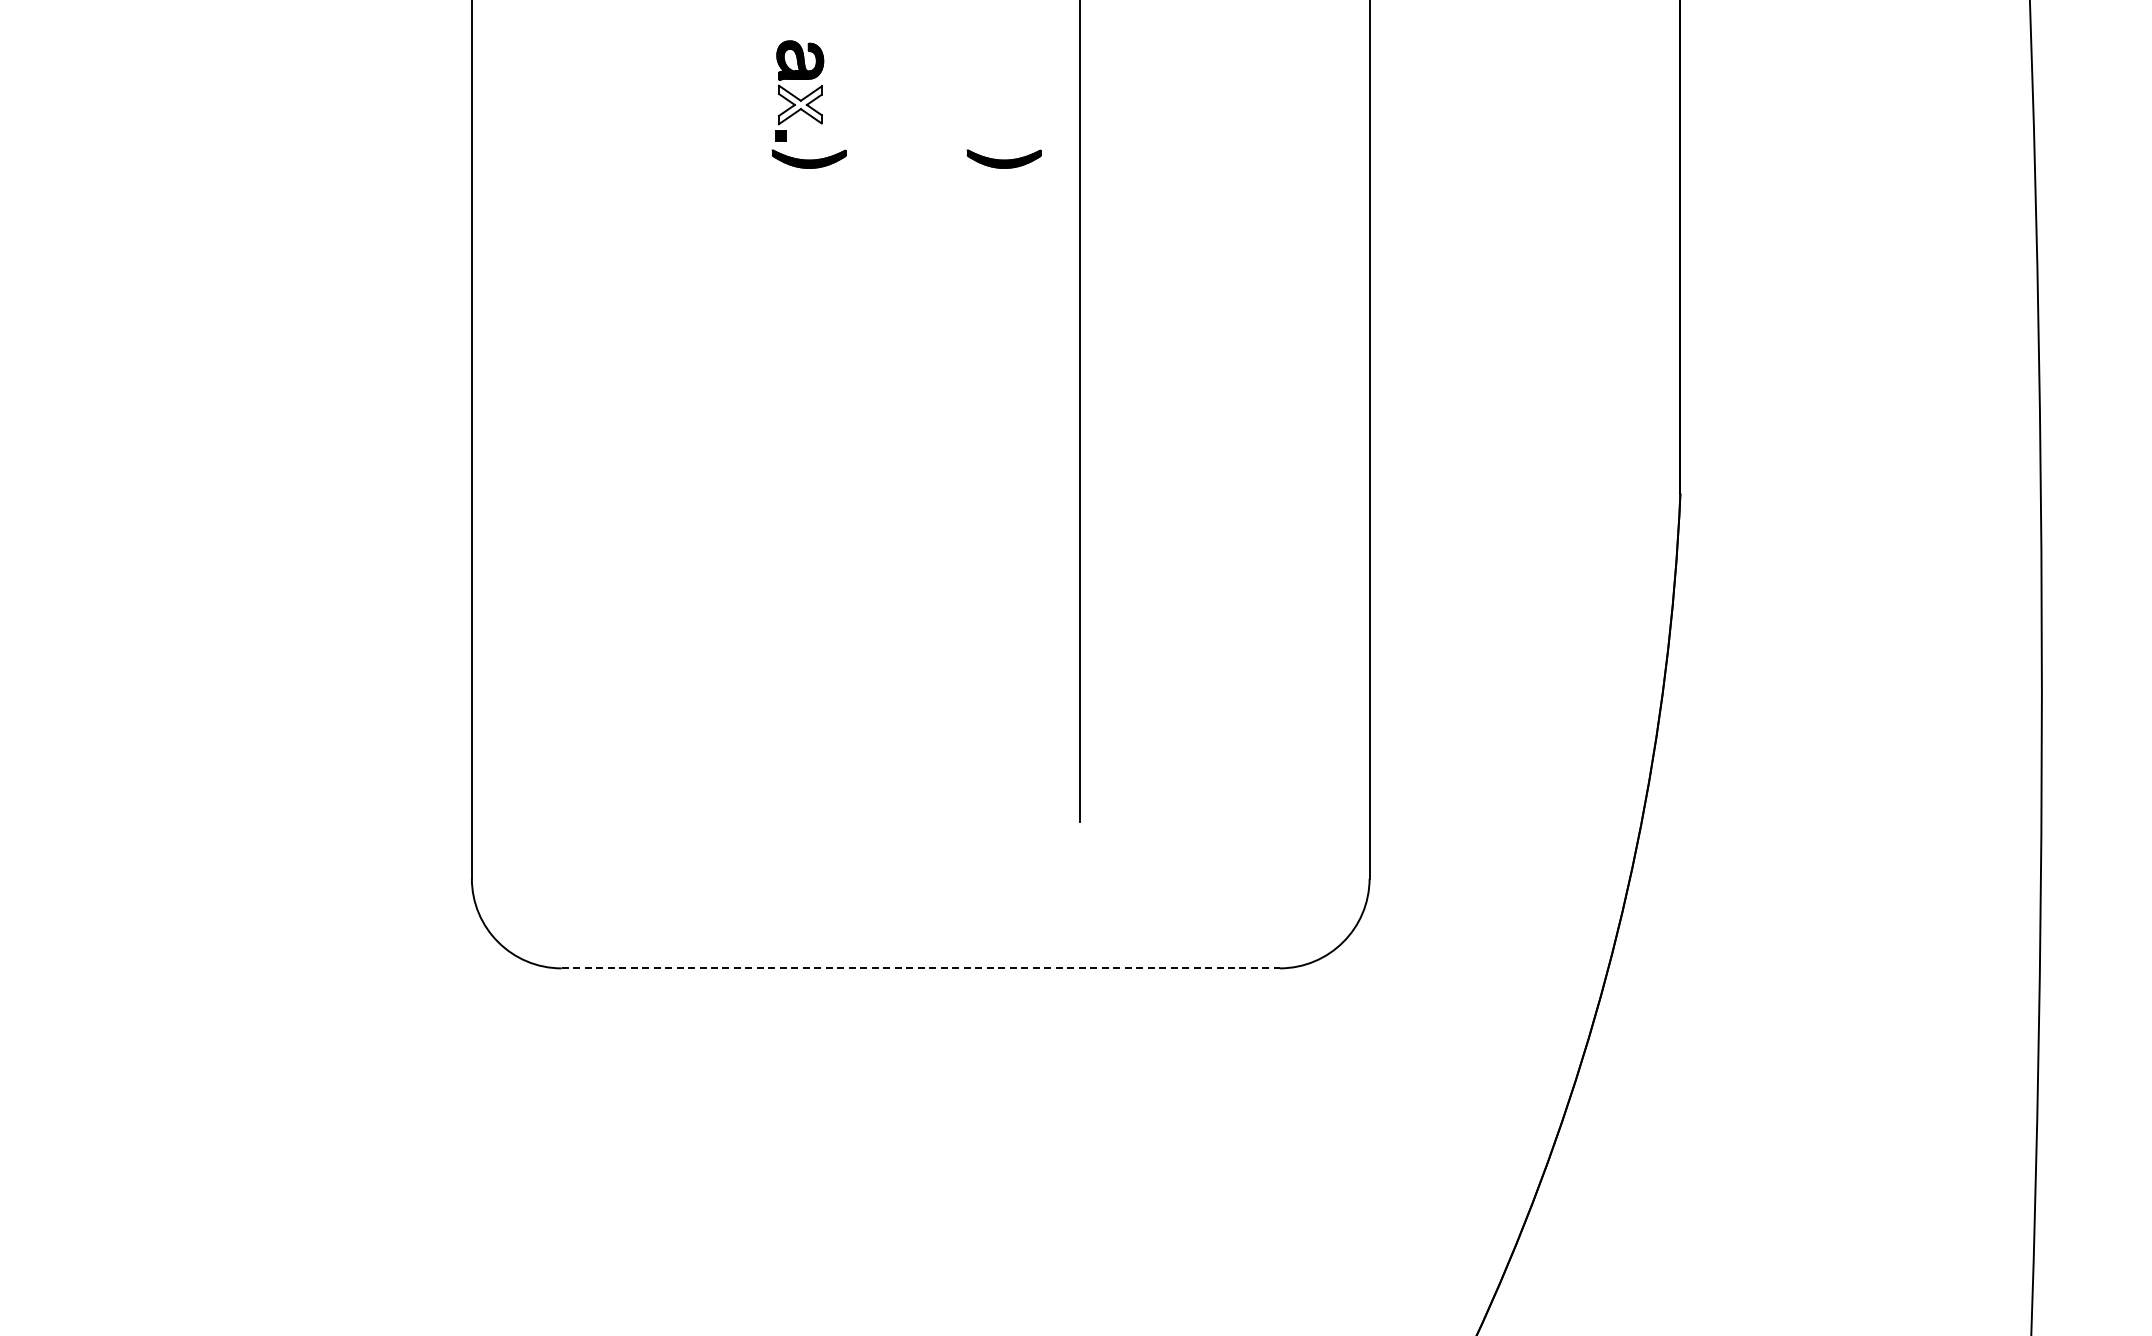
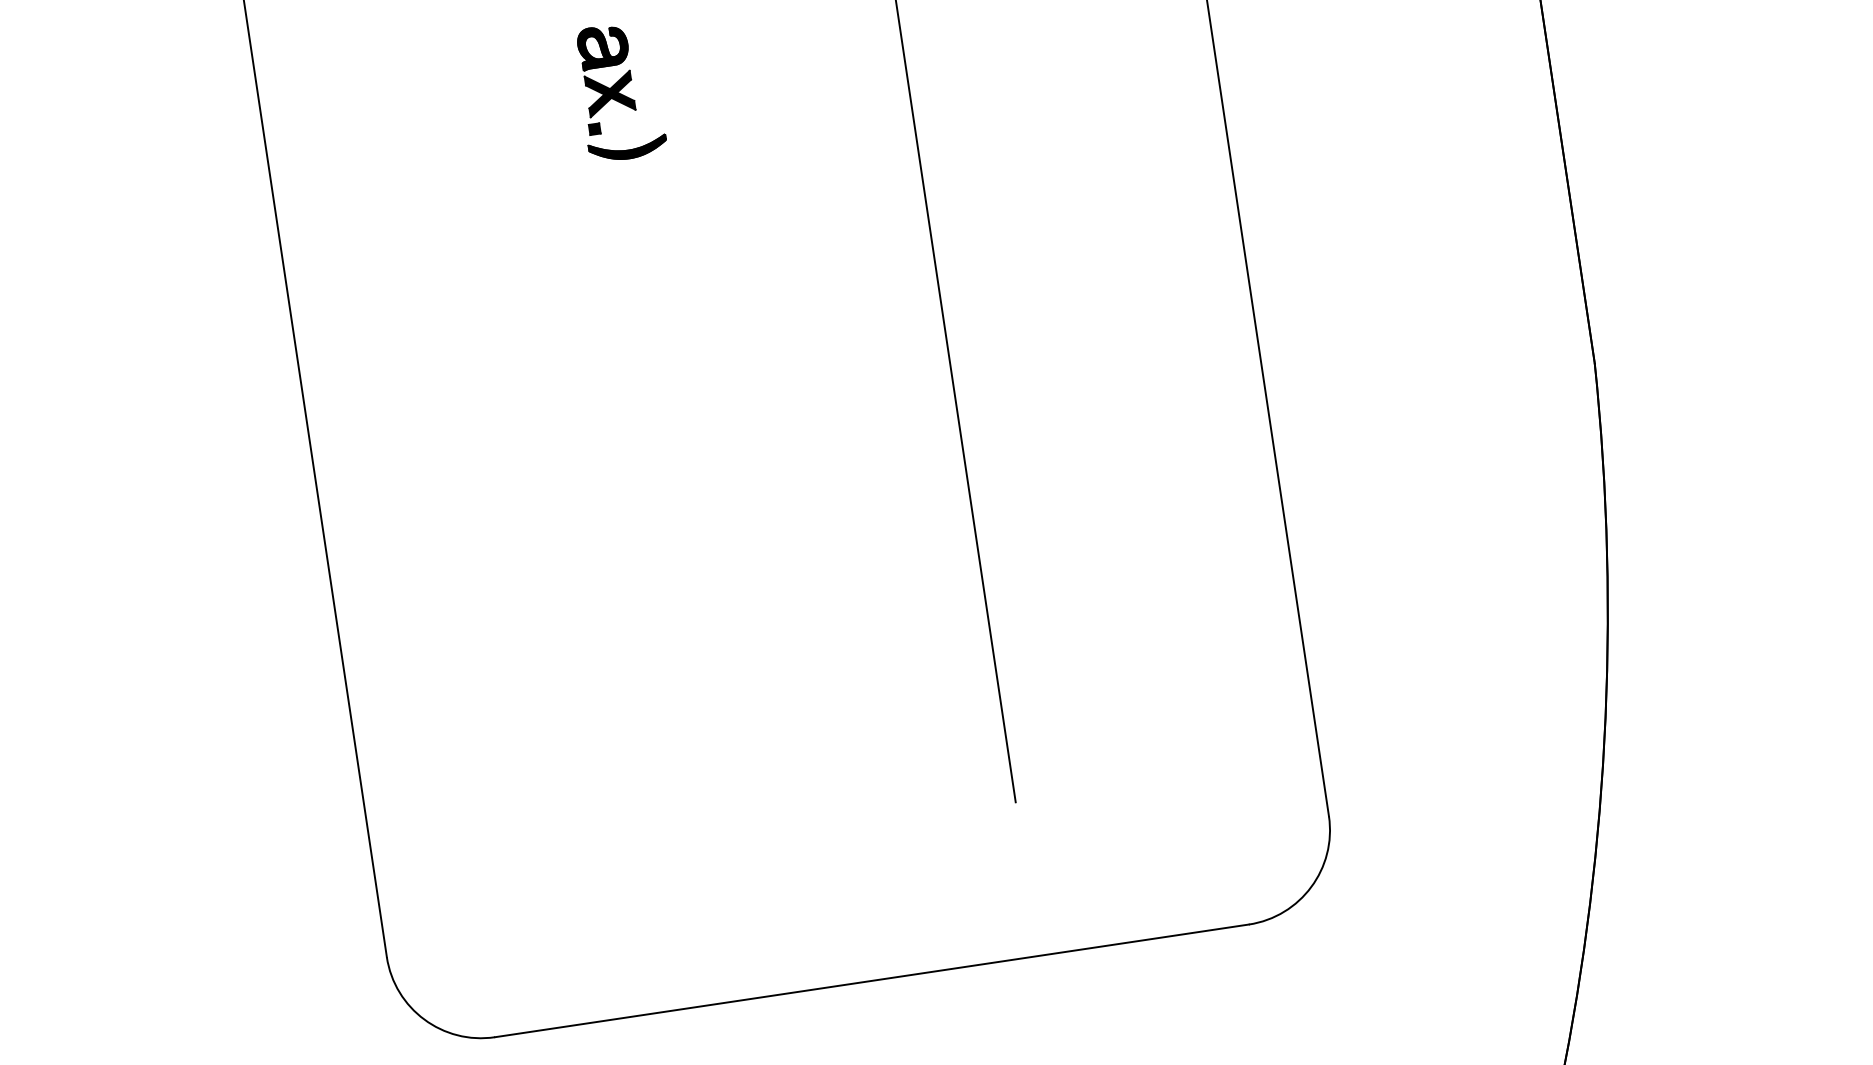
fill: (799, 104) -> (609, 93), added
part: (1003, 158) -> (831, 117), removed
line: (921, 968) -> (872, 980), dashed -> solid

